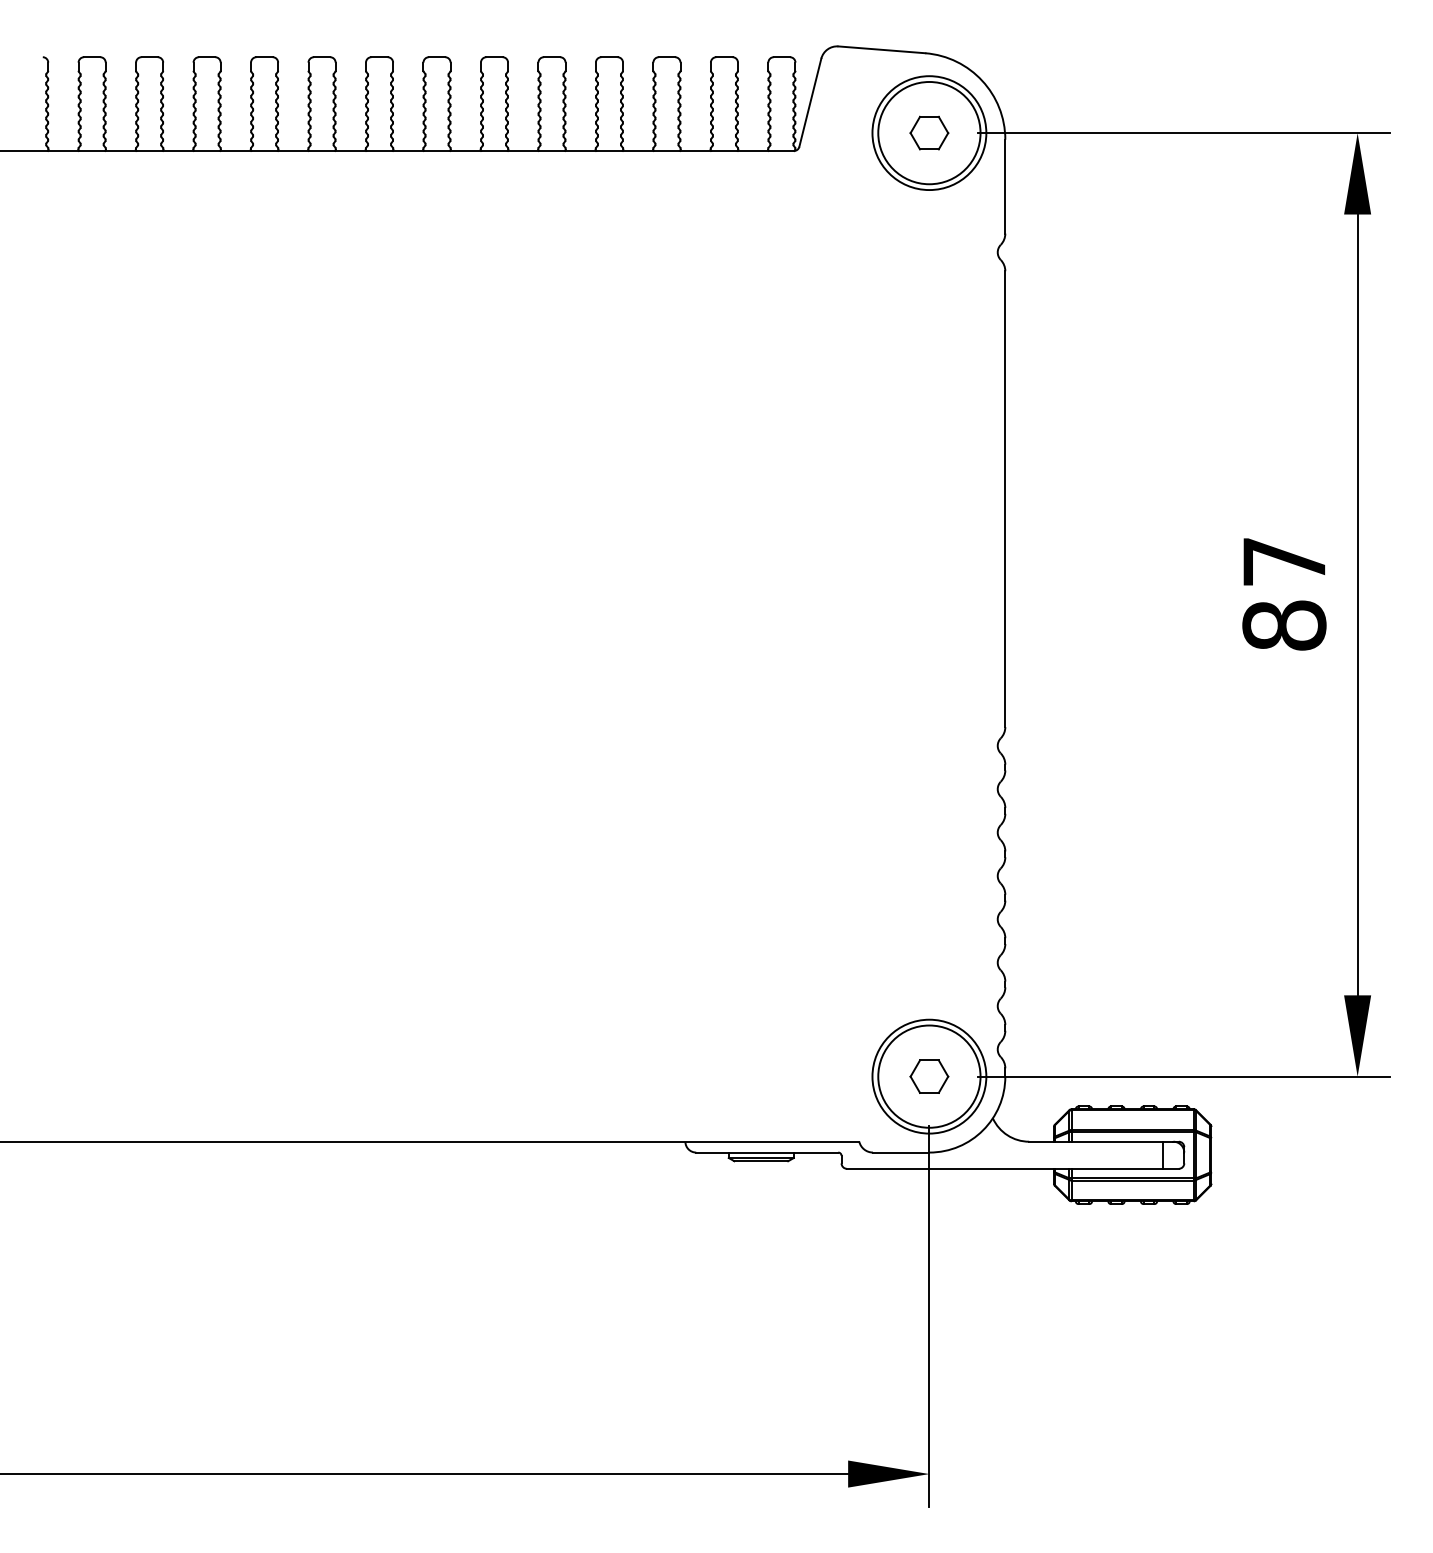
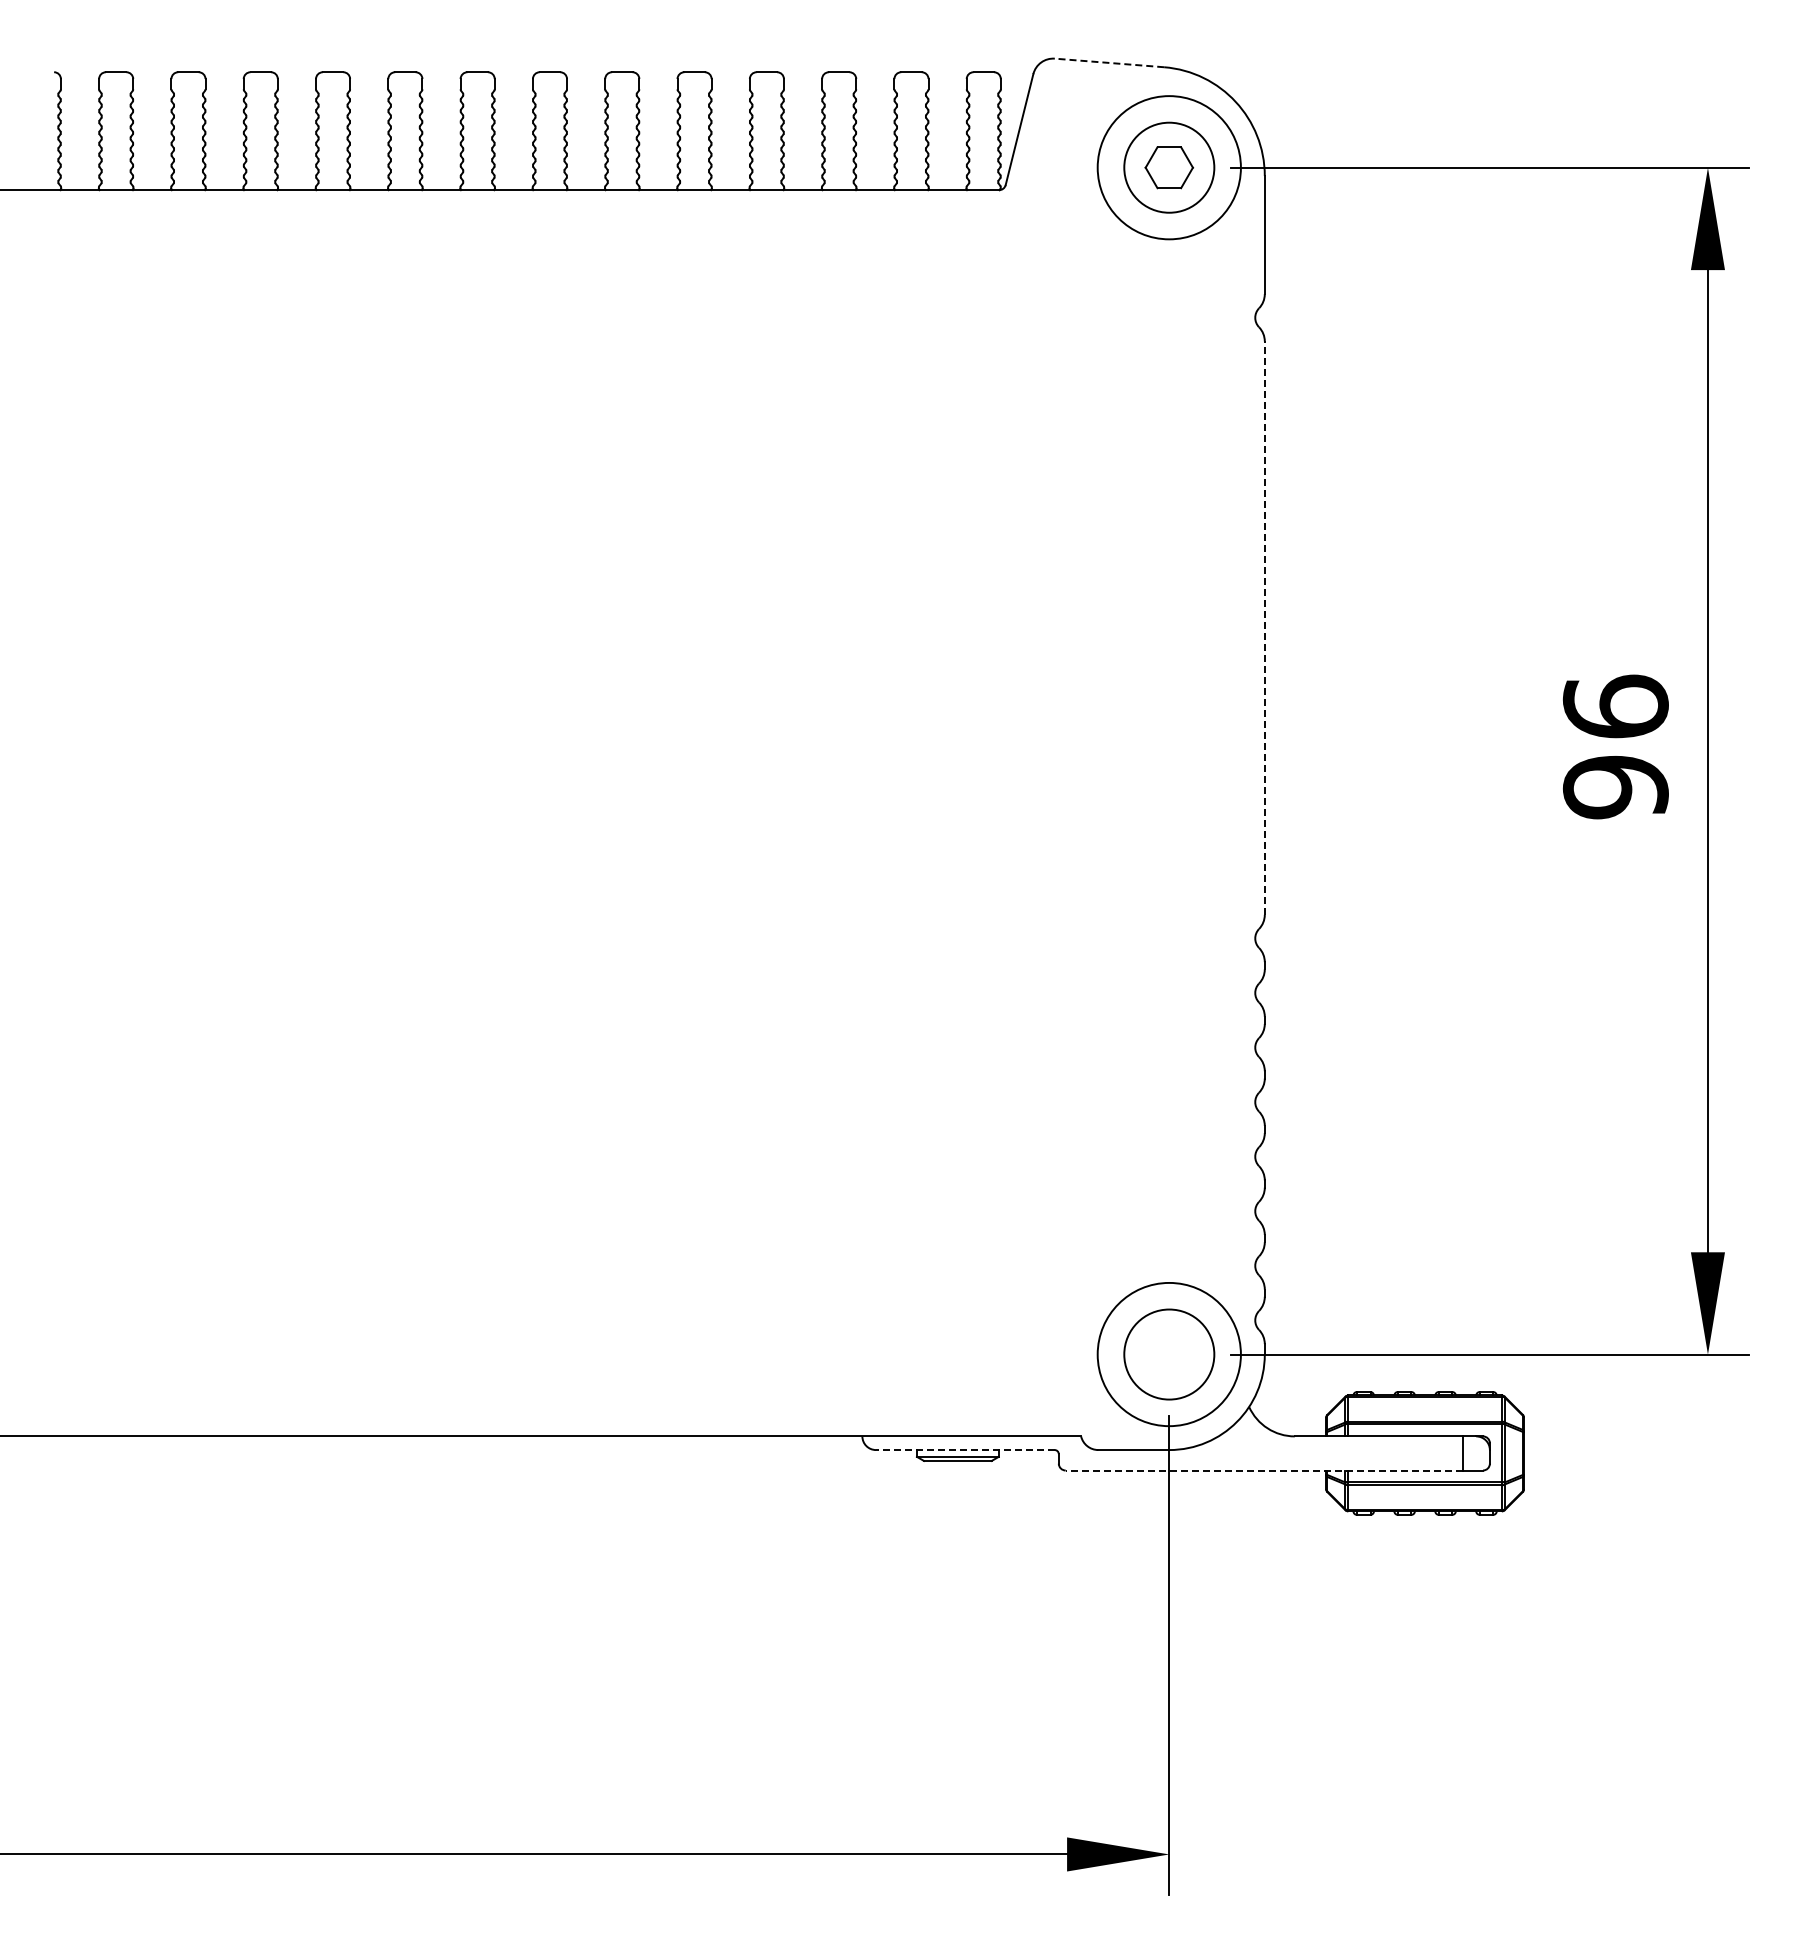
line: (881, 49) -> (1109, 62), solid -> dashed
circle: (928, 132) -> (1168, 167), size x0.7
line: (1005, 499) -> (1264, 628), solid -> dashed
text: (1284, 593) -> (1615, 746), 87 -> 96
circle: (928, 1076) -> (1168, 1354), size x0.7
part: (929, 1076) -> (1169, 1354), removed
line: (766, 1152) -> (964, 1450), solid -> dashed
line: (1004, 1168) -> (1263, 1470), solid -> dashed

